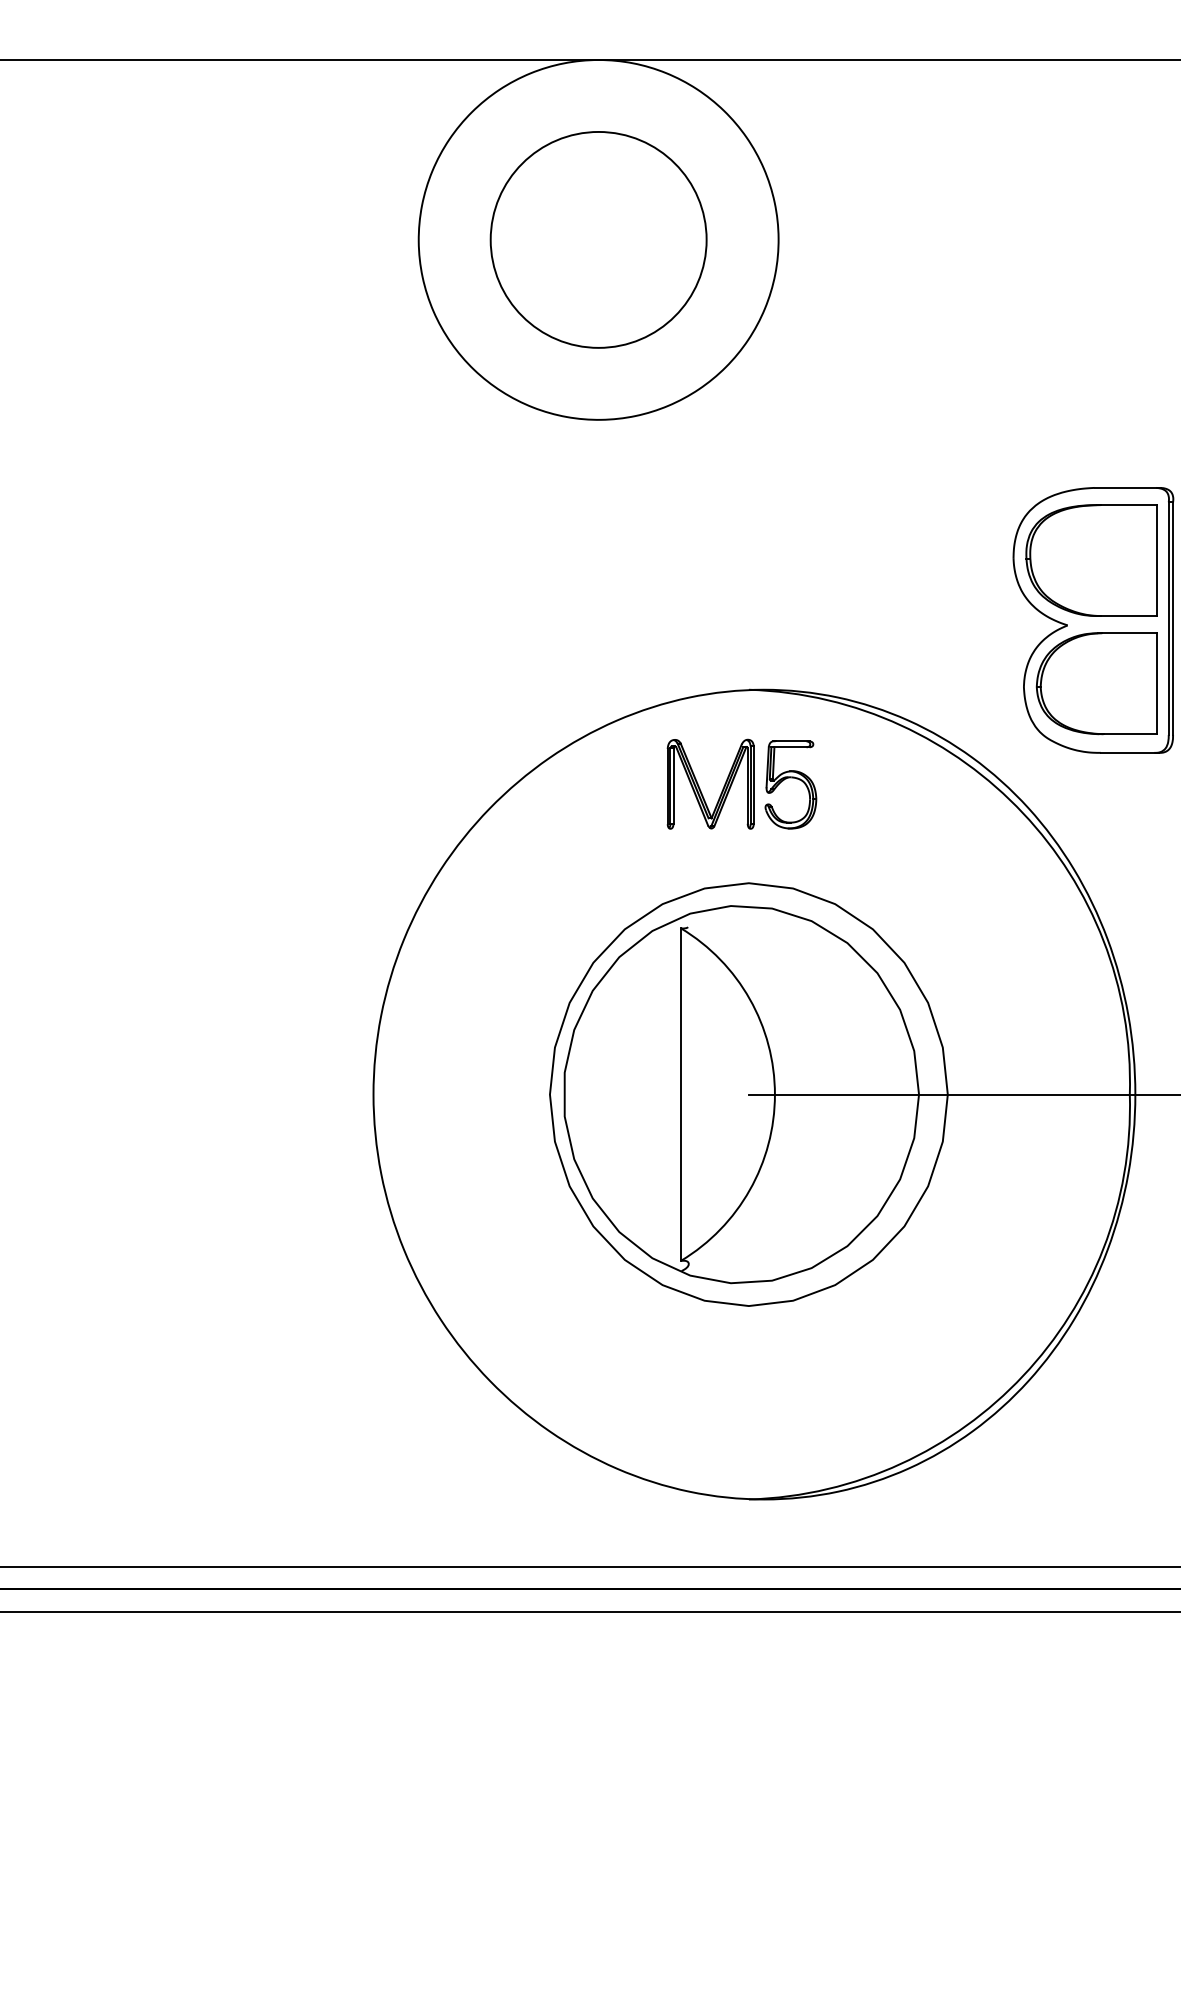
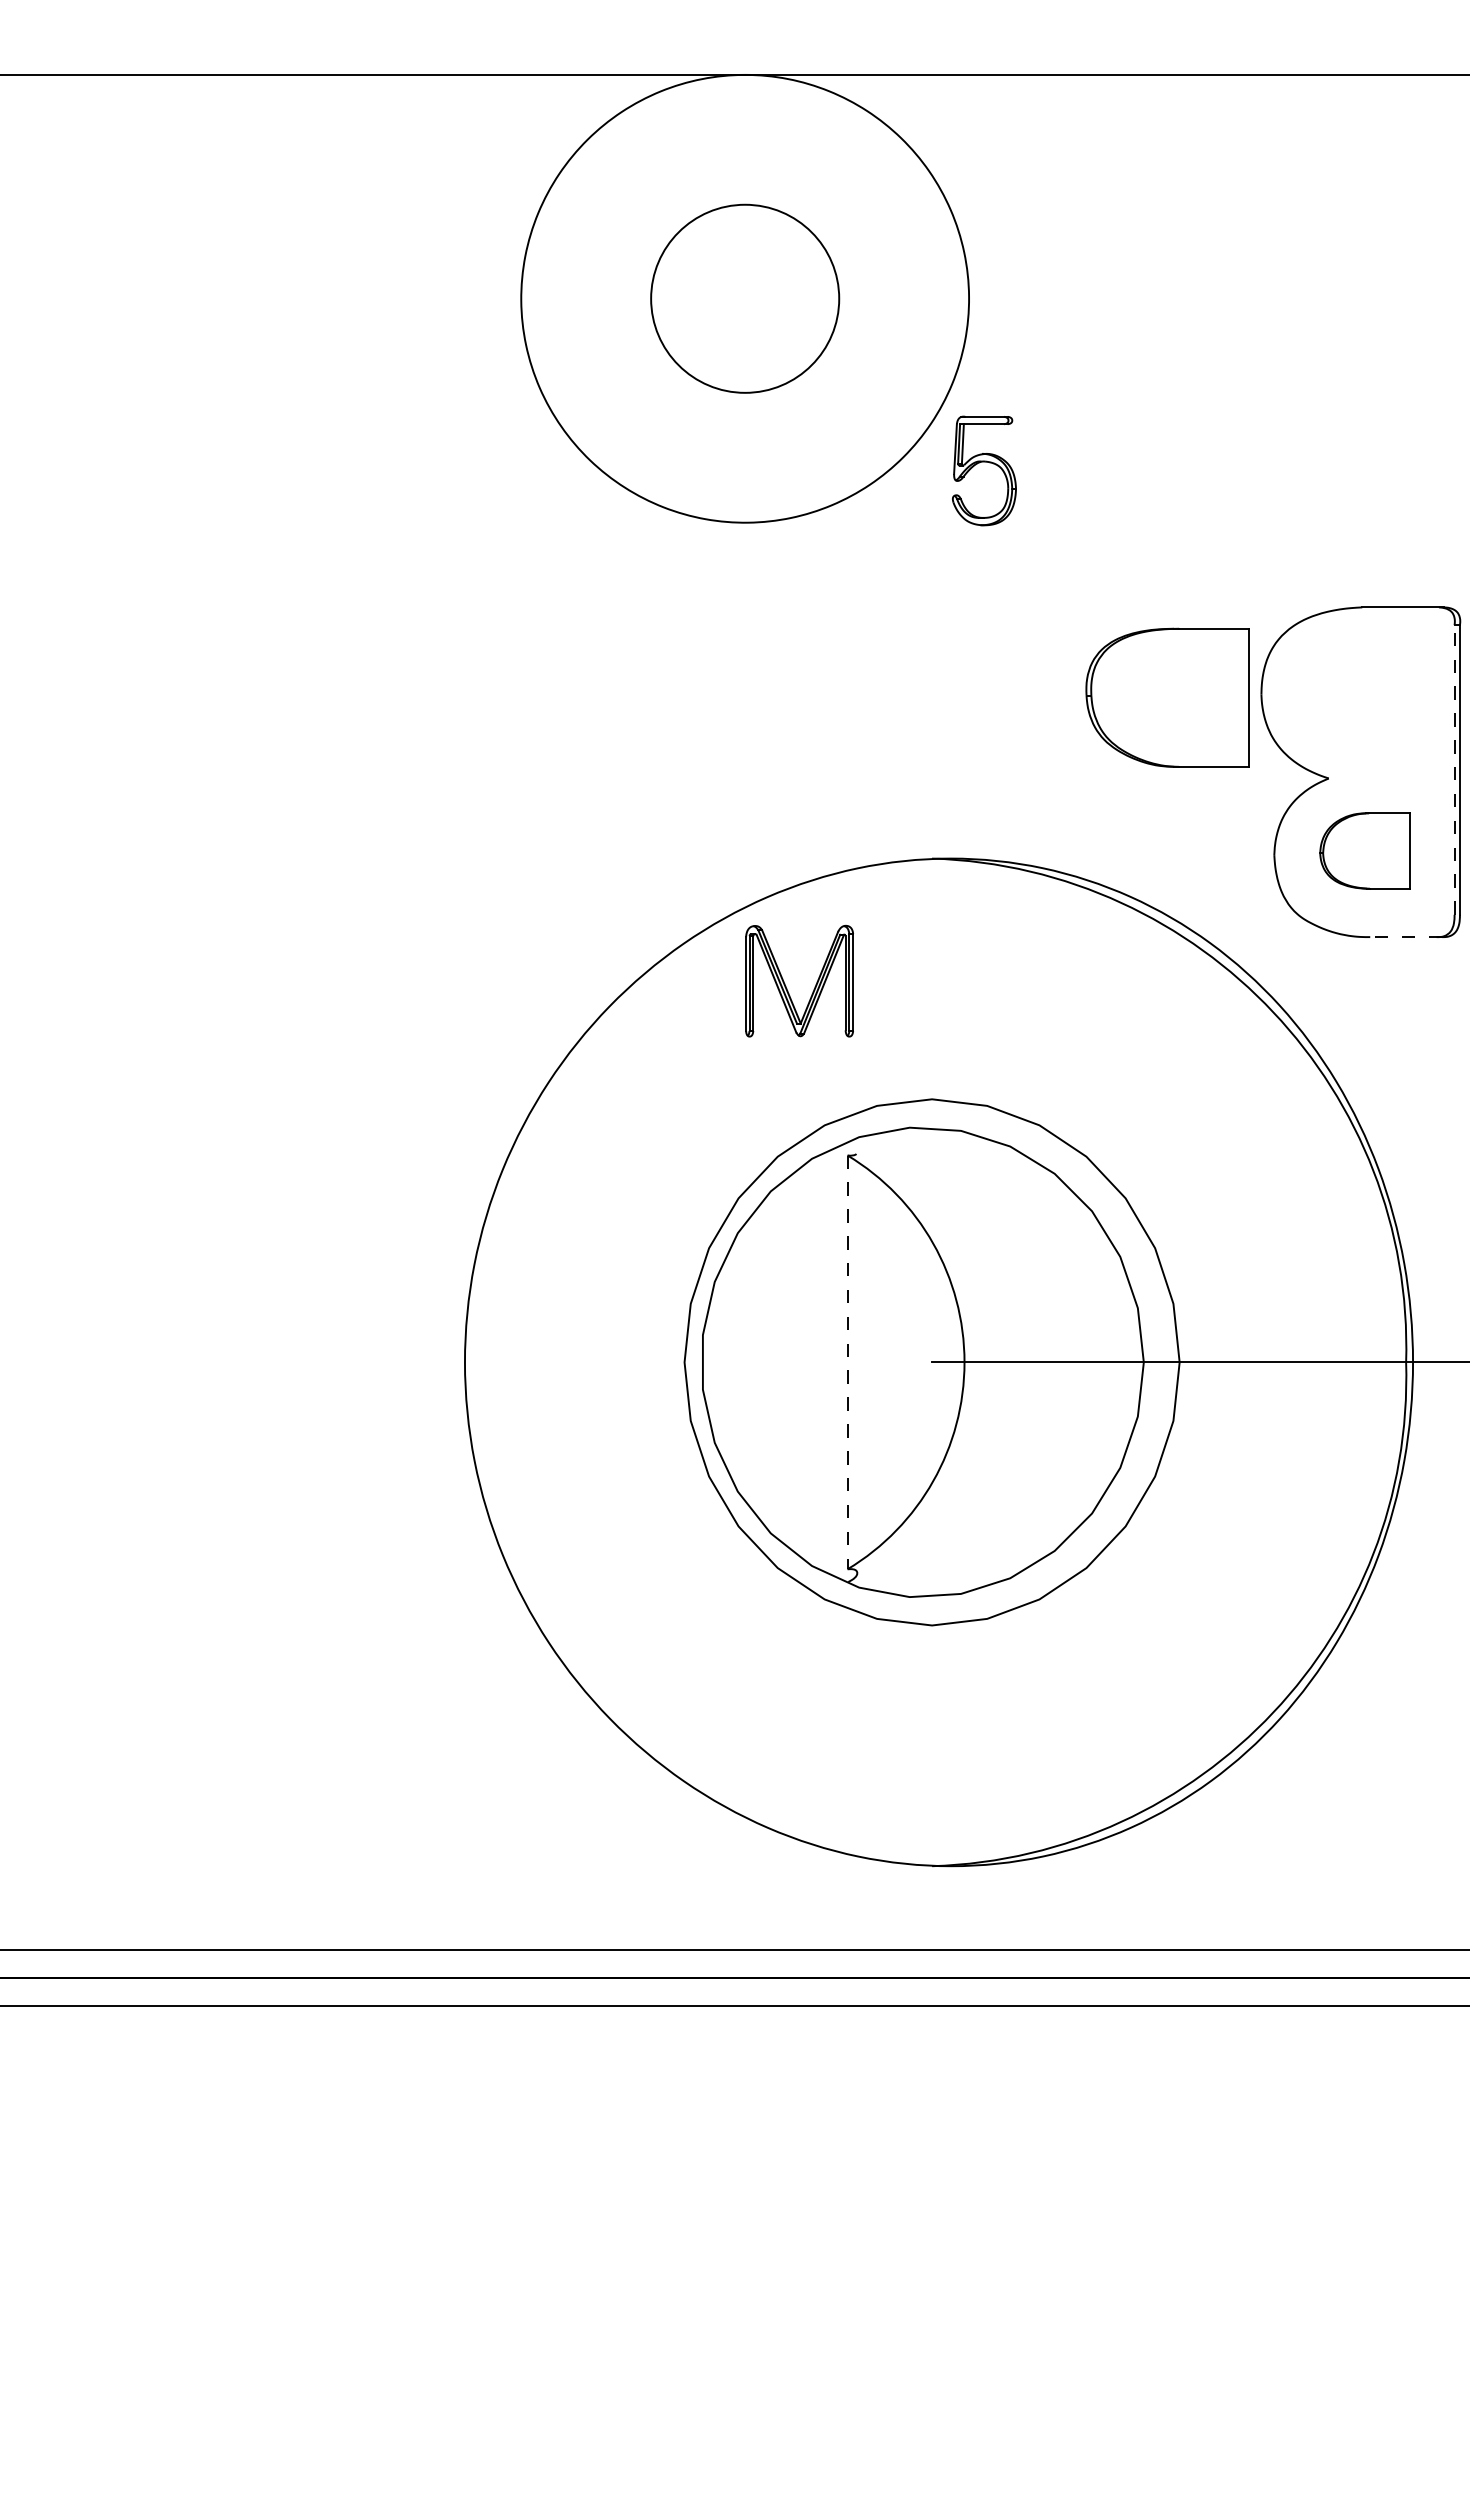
circle: (598, 239) -> (744, 298), size x0.7
part: (1091, 560) -> (1167, 697), moved
line: (1168, 618) -> (1454, 770), solid -> dashed
part: (1096, 683) -> (1364, 850), size x0.6
line: (1130, 753) -> (1406, 937), solid -> dashed
part: (790, 778) -> (984, 462), moved
part: (699, 786) -> (785, 983), moved
line: (680, 1094) -> (847, 1362), solid -> dashed

